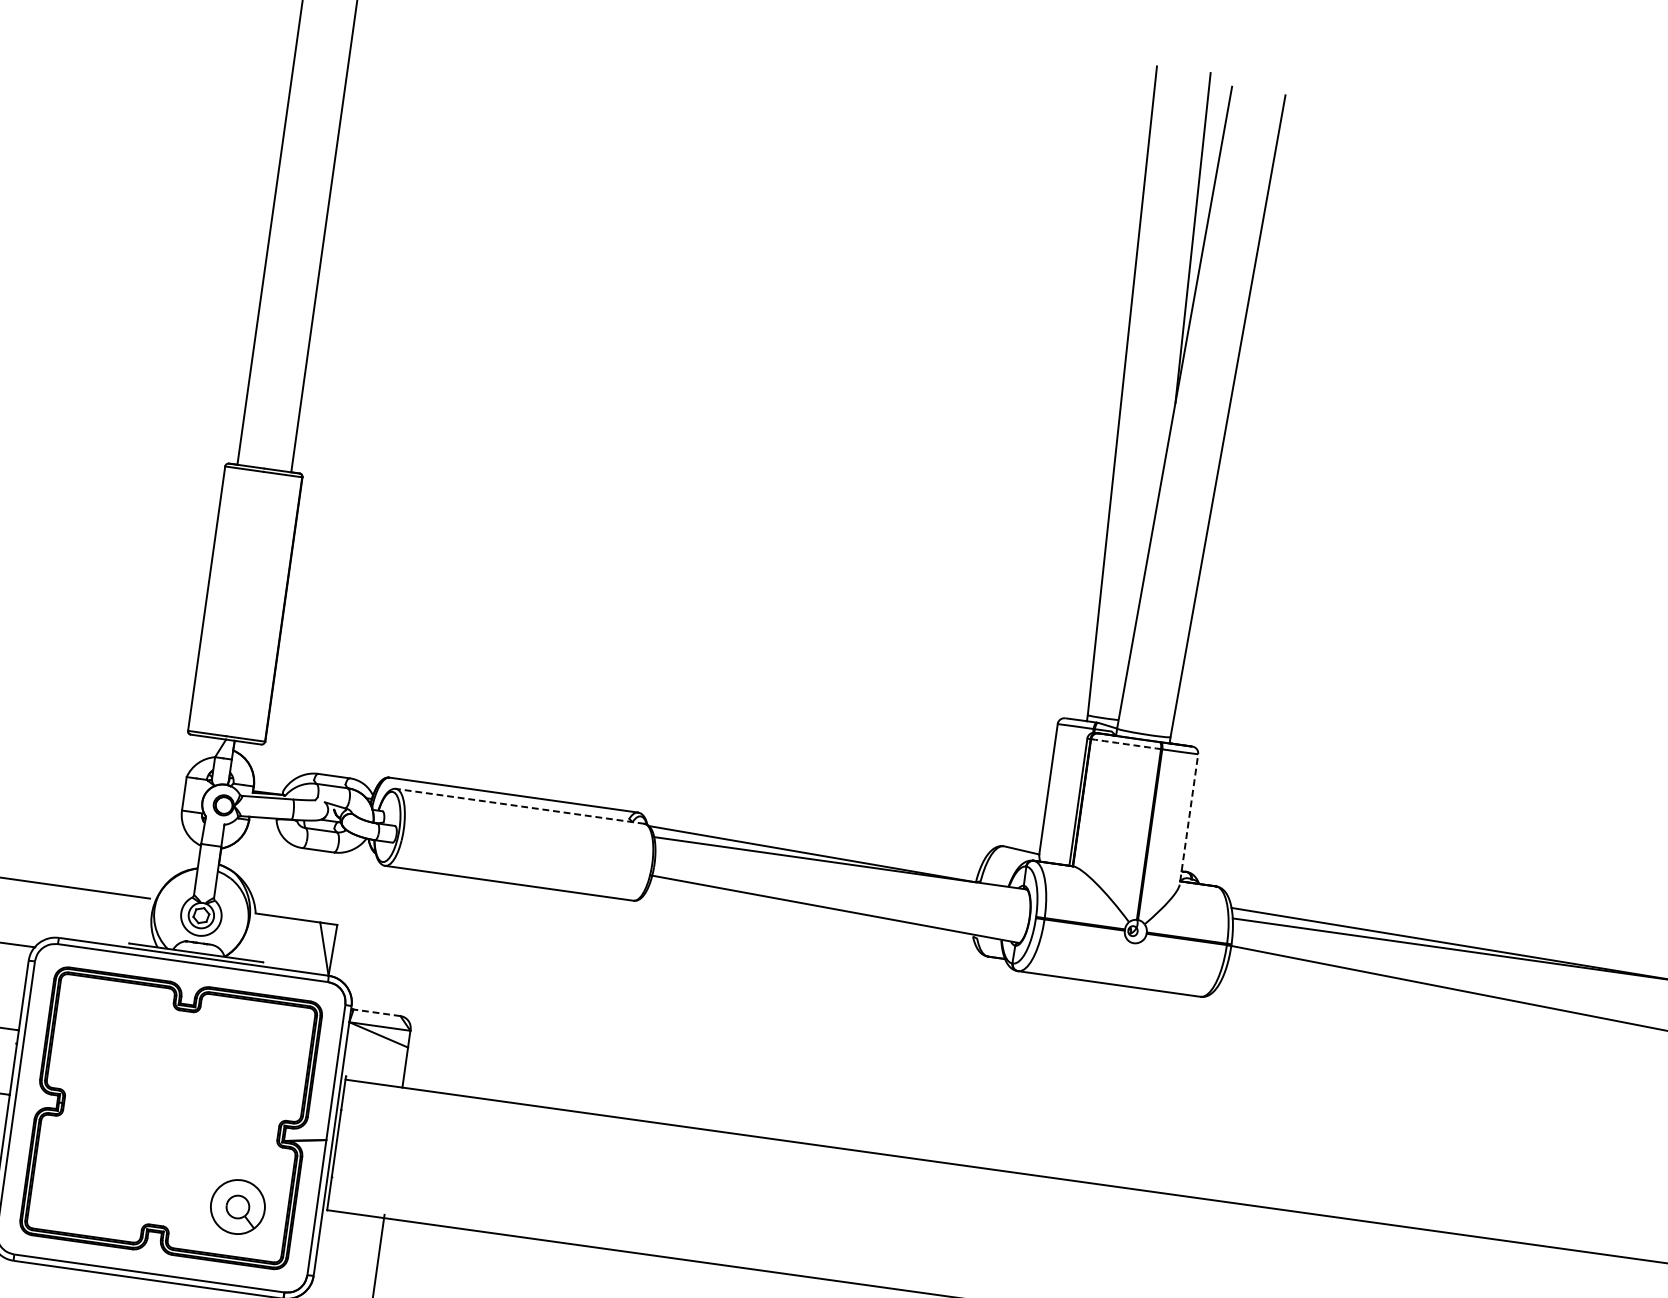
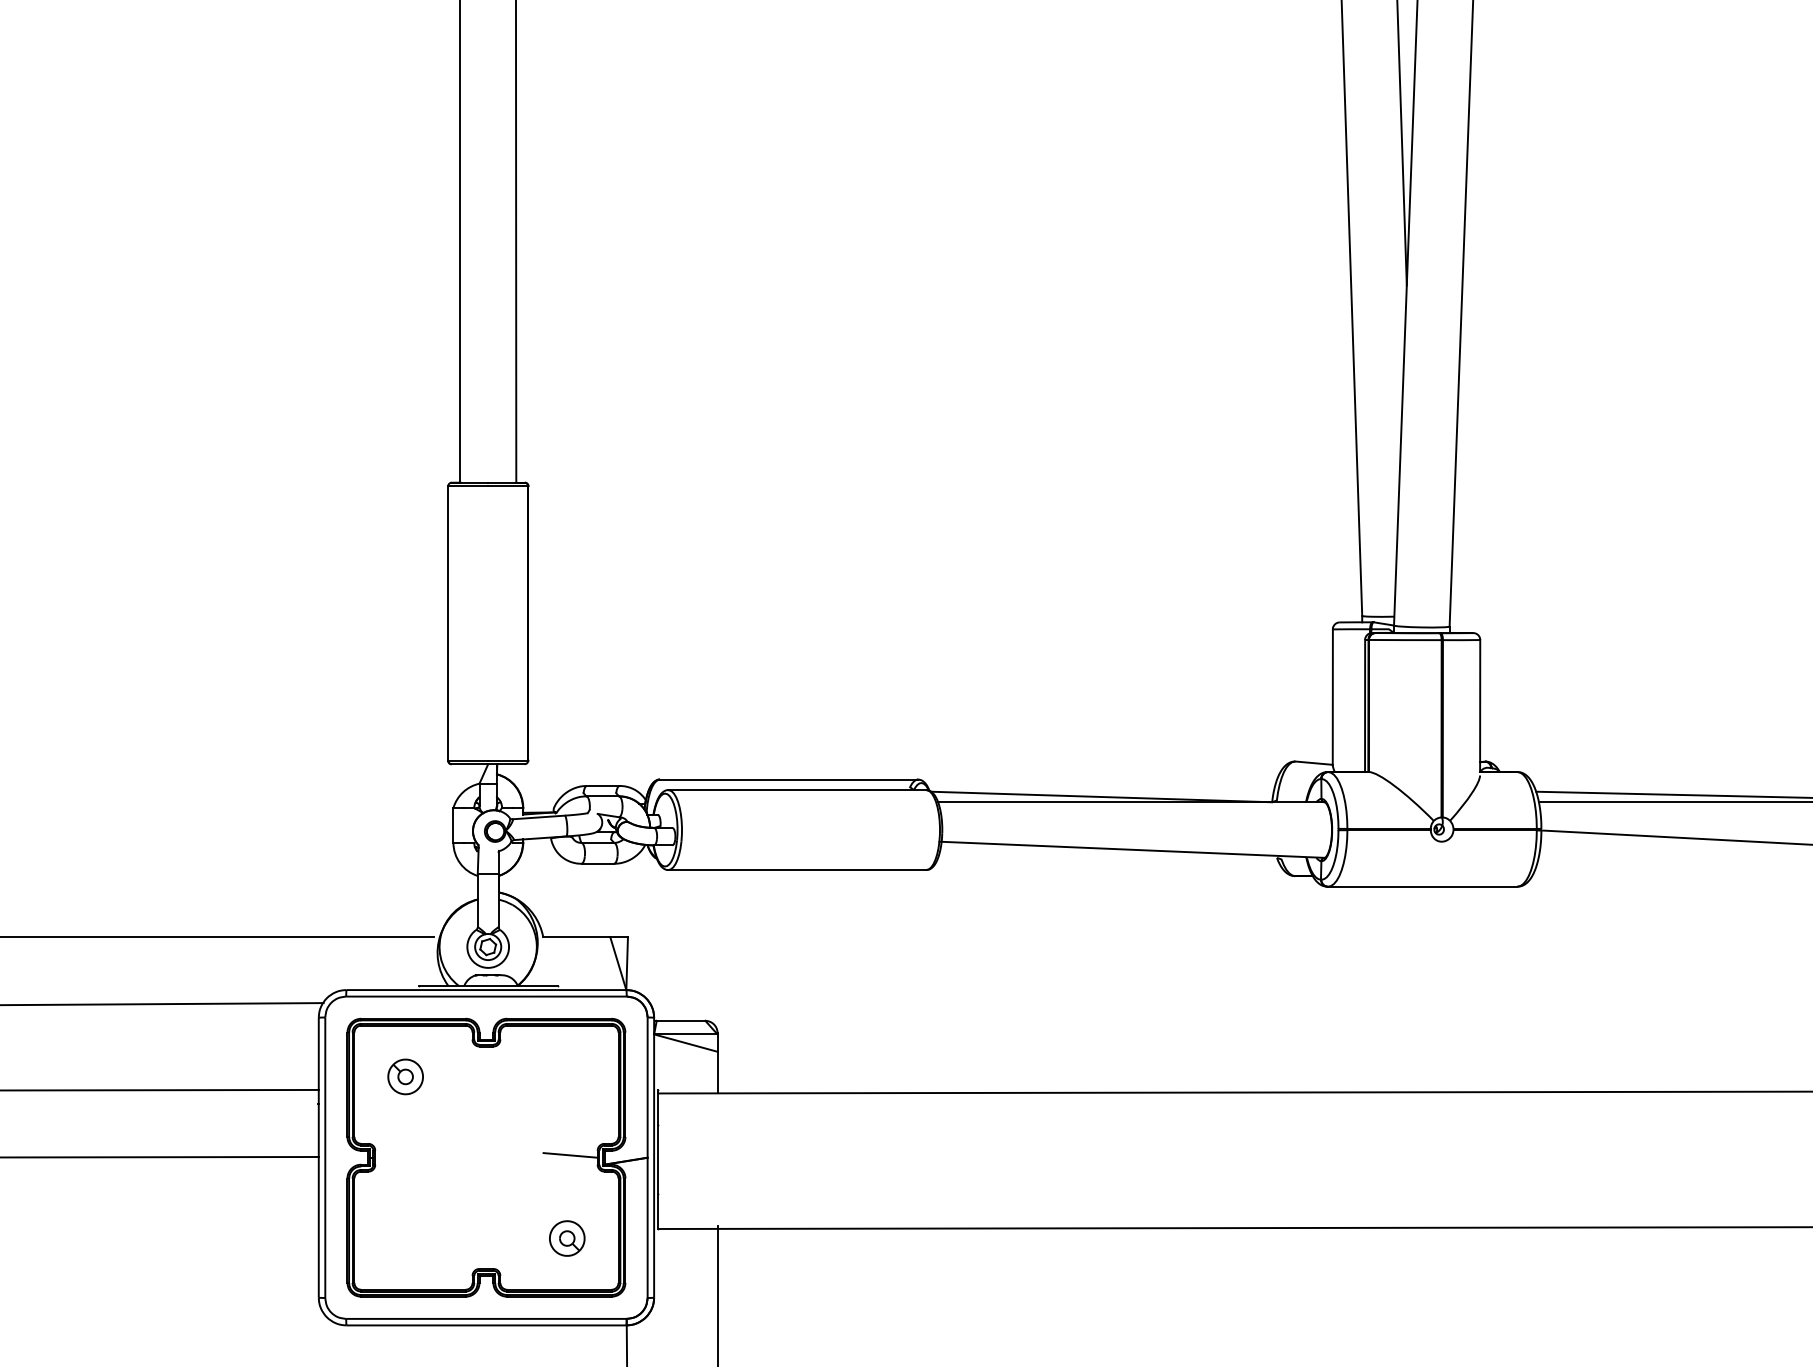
arc: (1126, 744) -> (1405, 640), dashed -> solid
line: (520, 806) -> (797, 790), dashed -> solid
line: (1189, 818) -> (1480, 706), dashed -> solid
line: (376, 1012) -> (680, 1020), dashed -> solid
part: (104, 1029) -> (405, 1076), added
line: (252, 1127) -> (570, 1155), added
part: (238, 1207) -> (567, 1238), size x0.62

